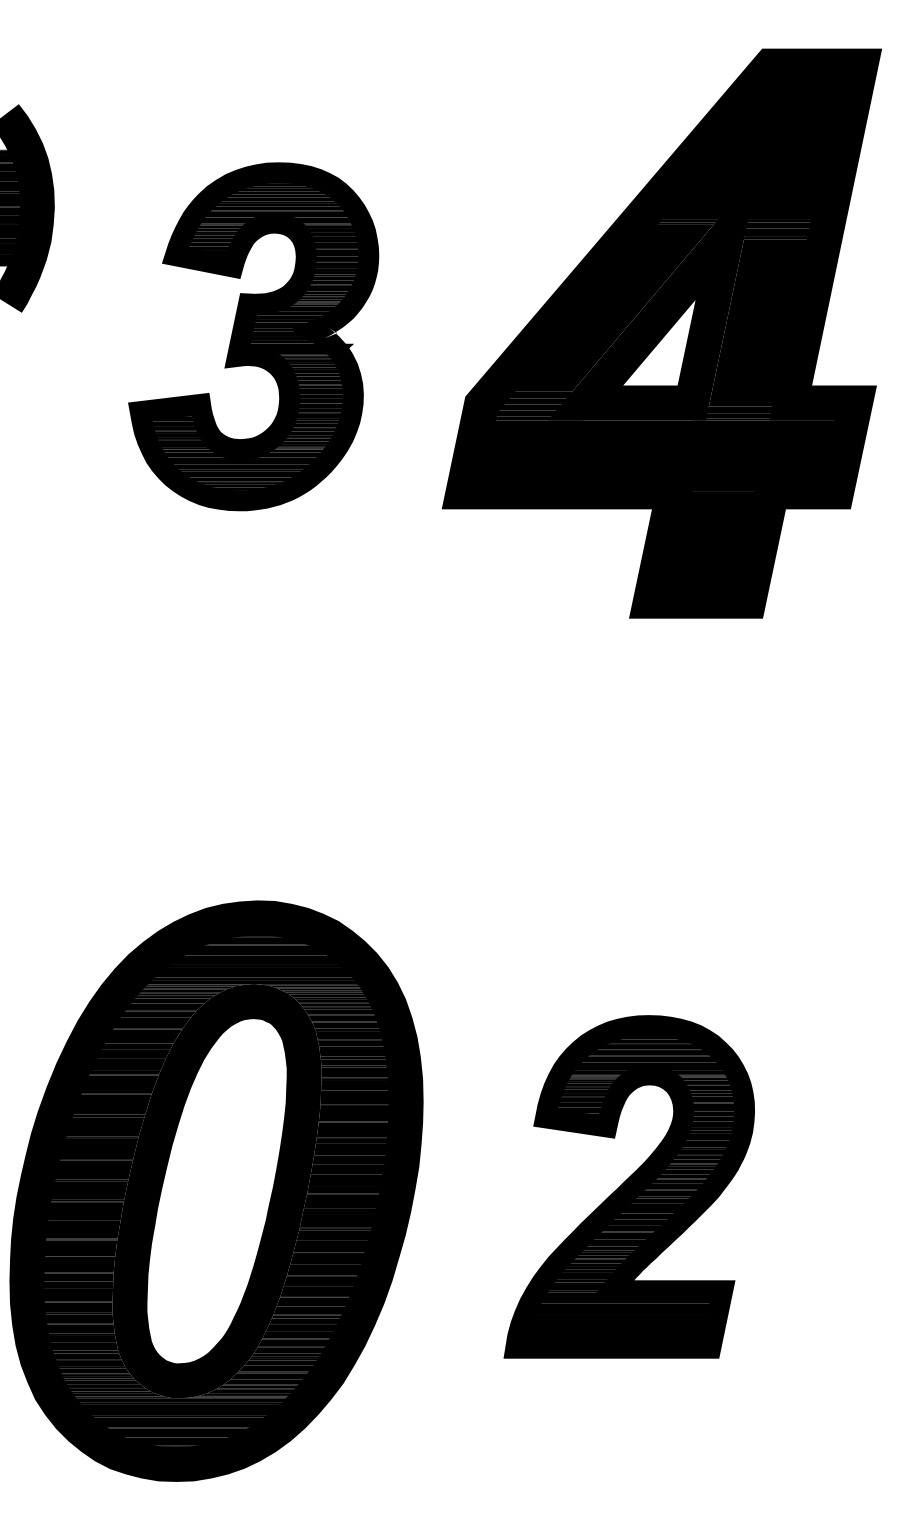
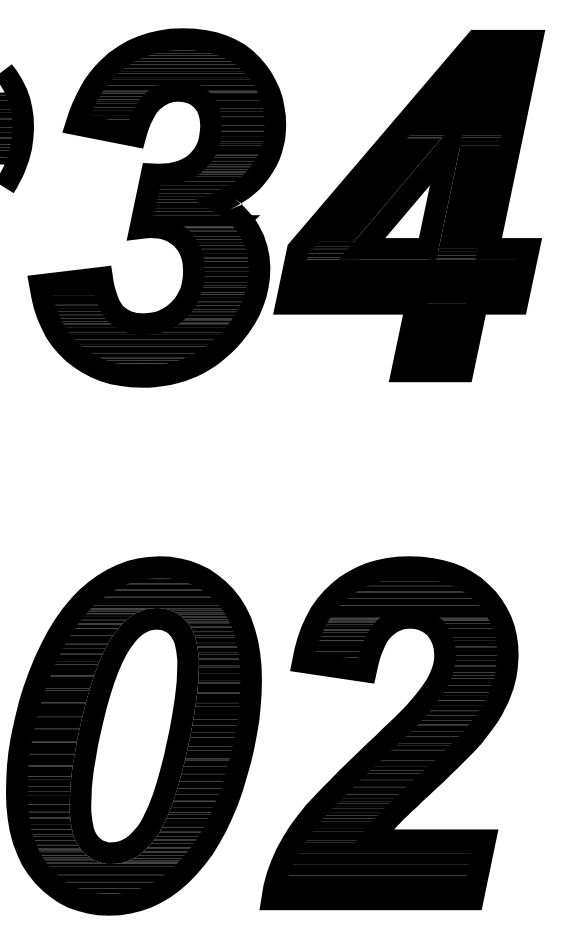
part: (253, 335) -> (156, 207), size x1.67
part: (628, 1187) -> (388, 733), size x1.67

